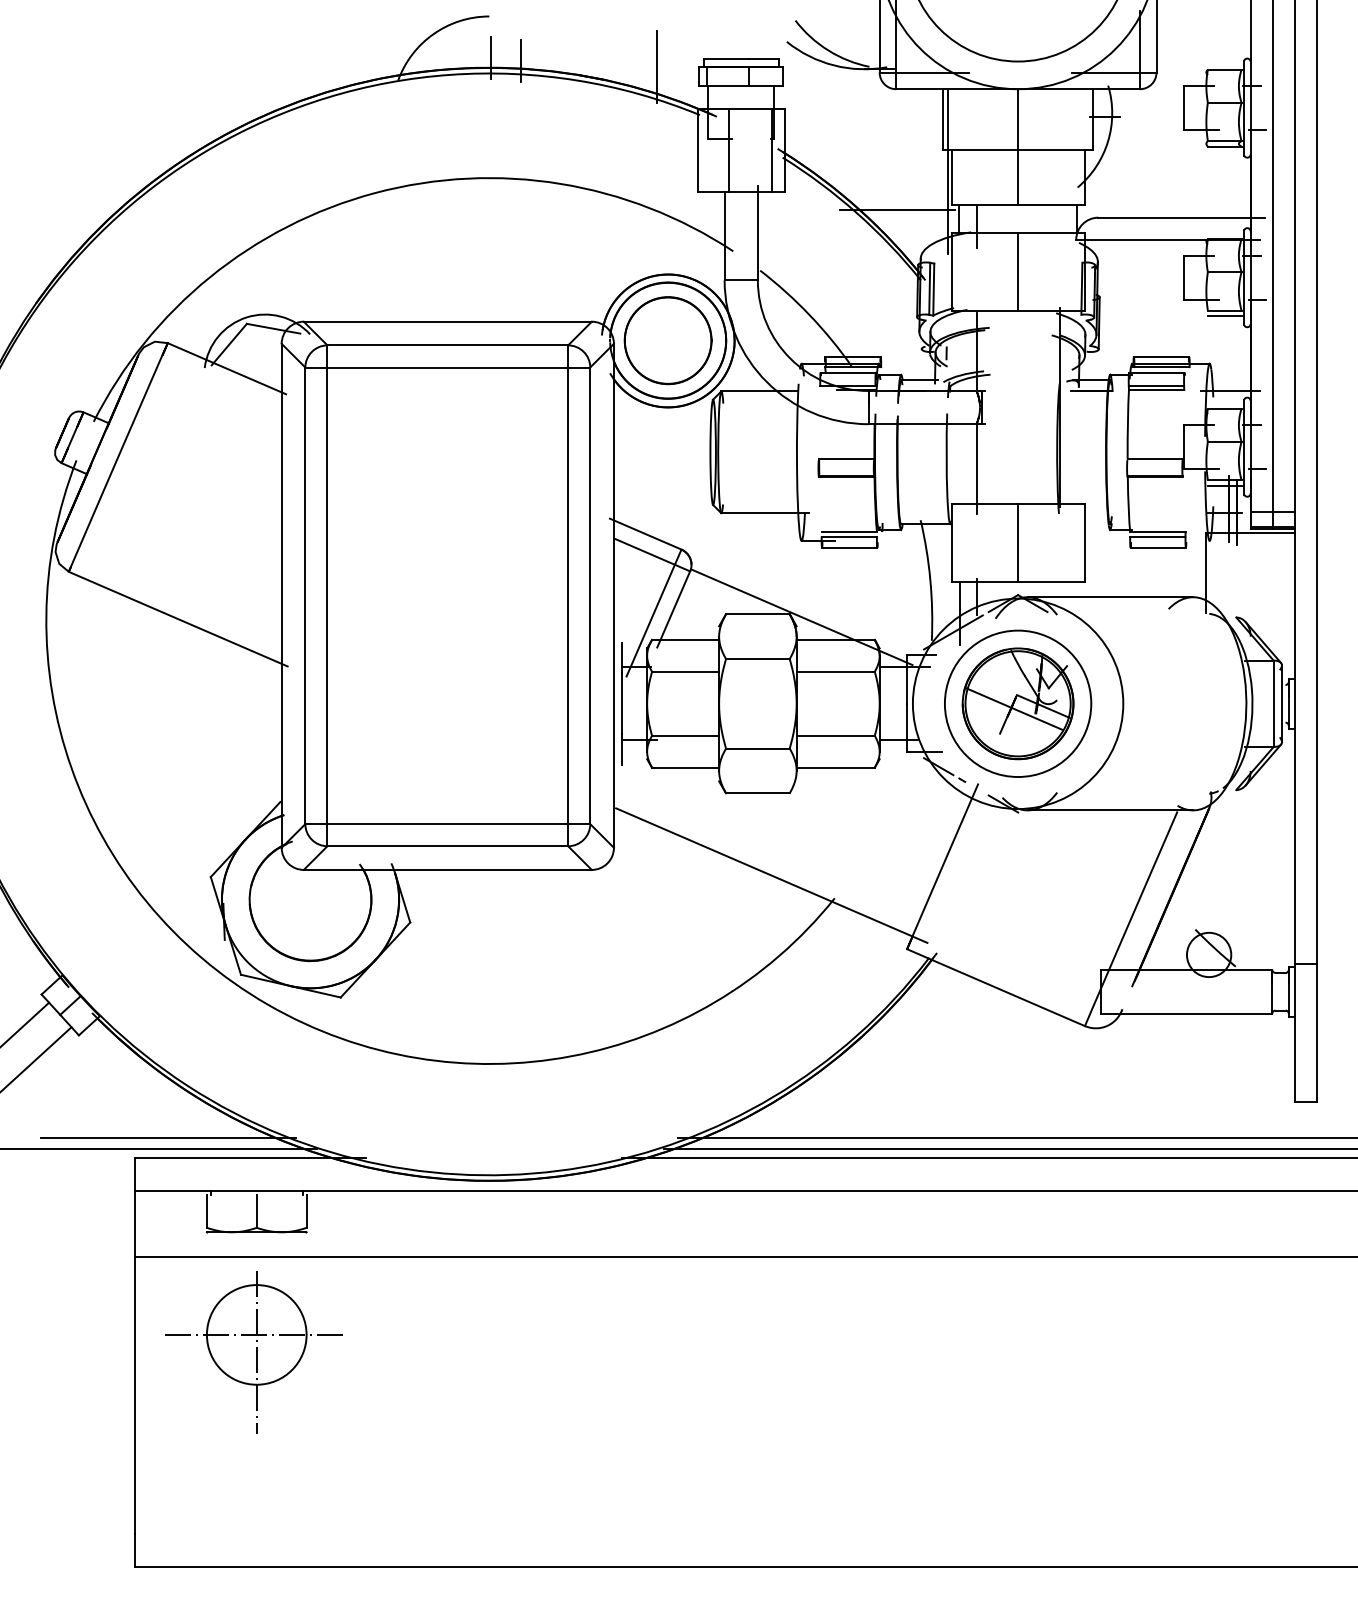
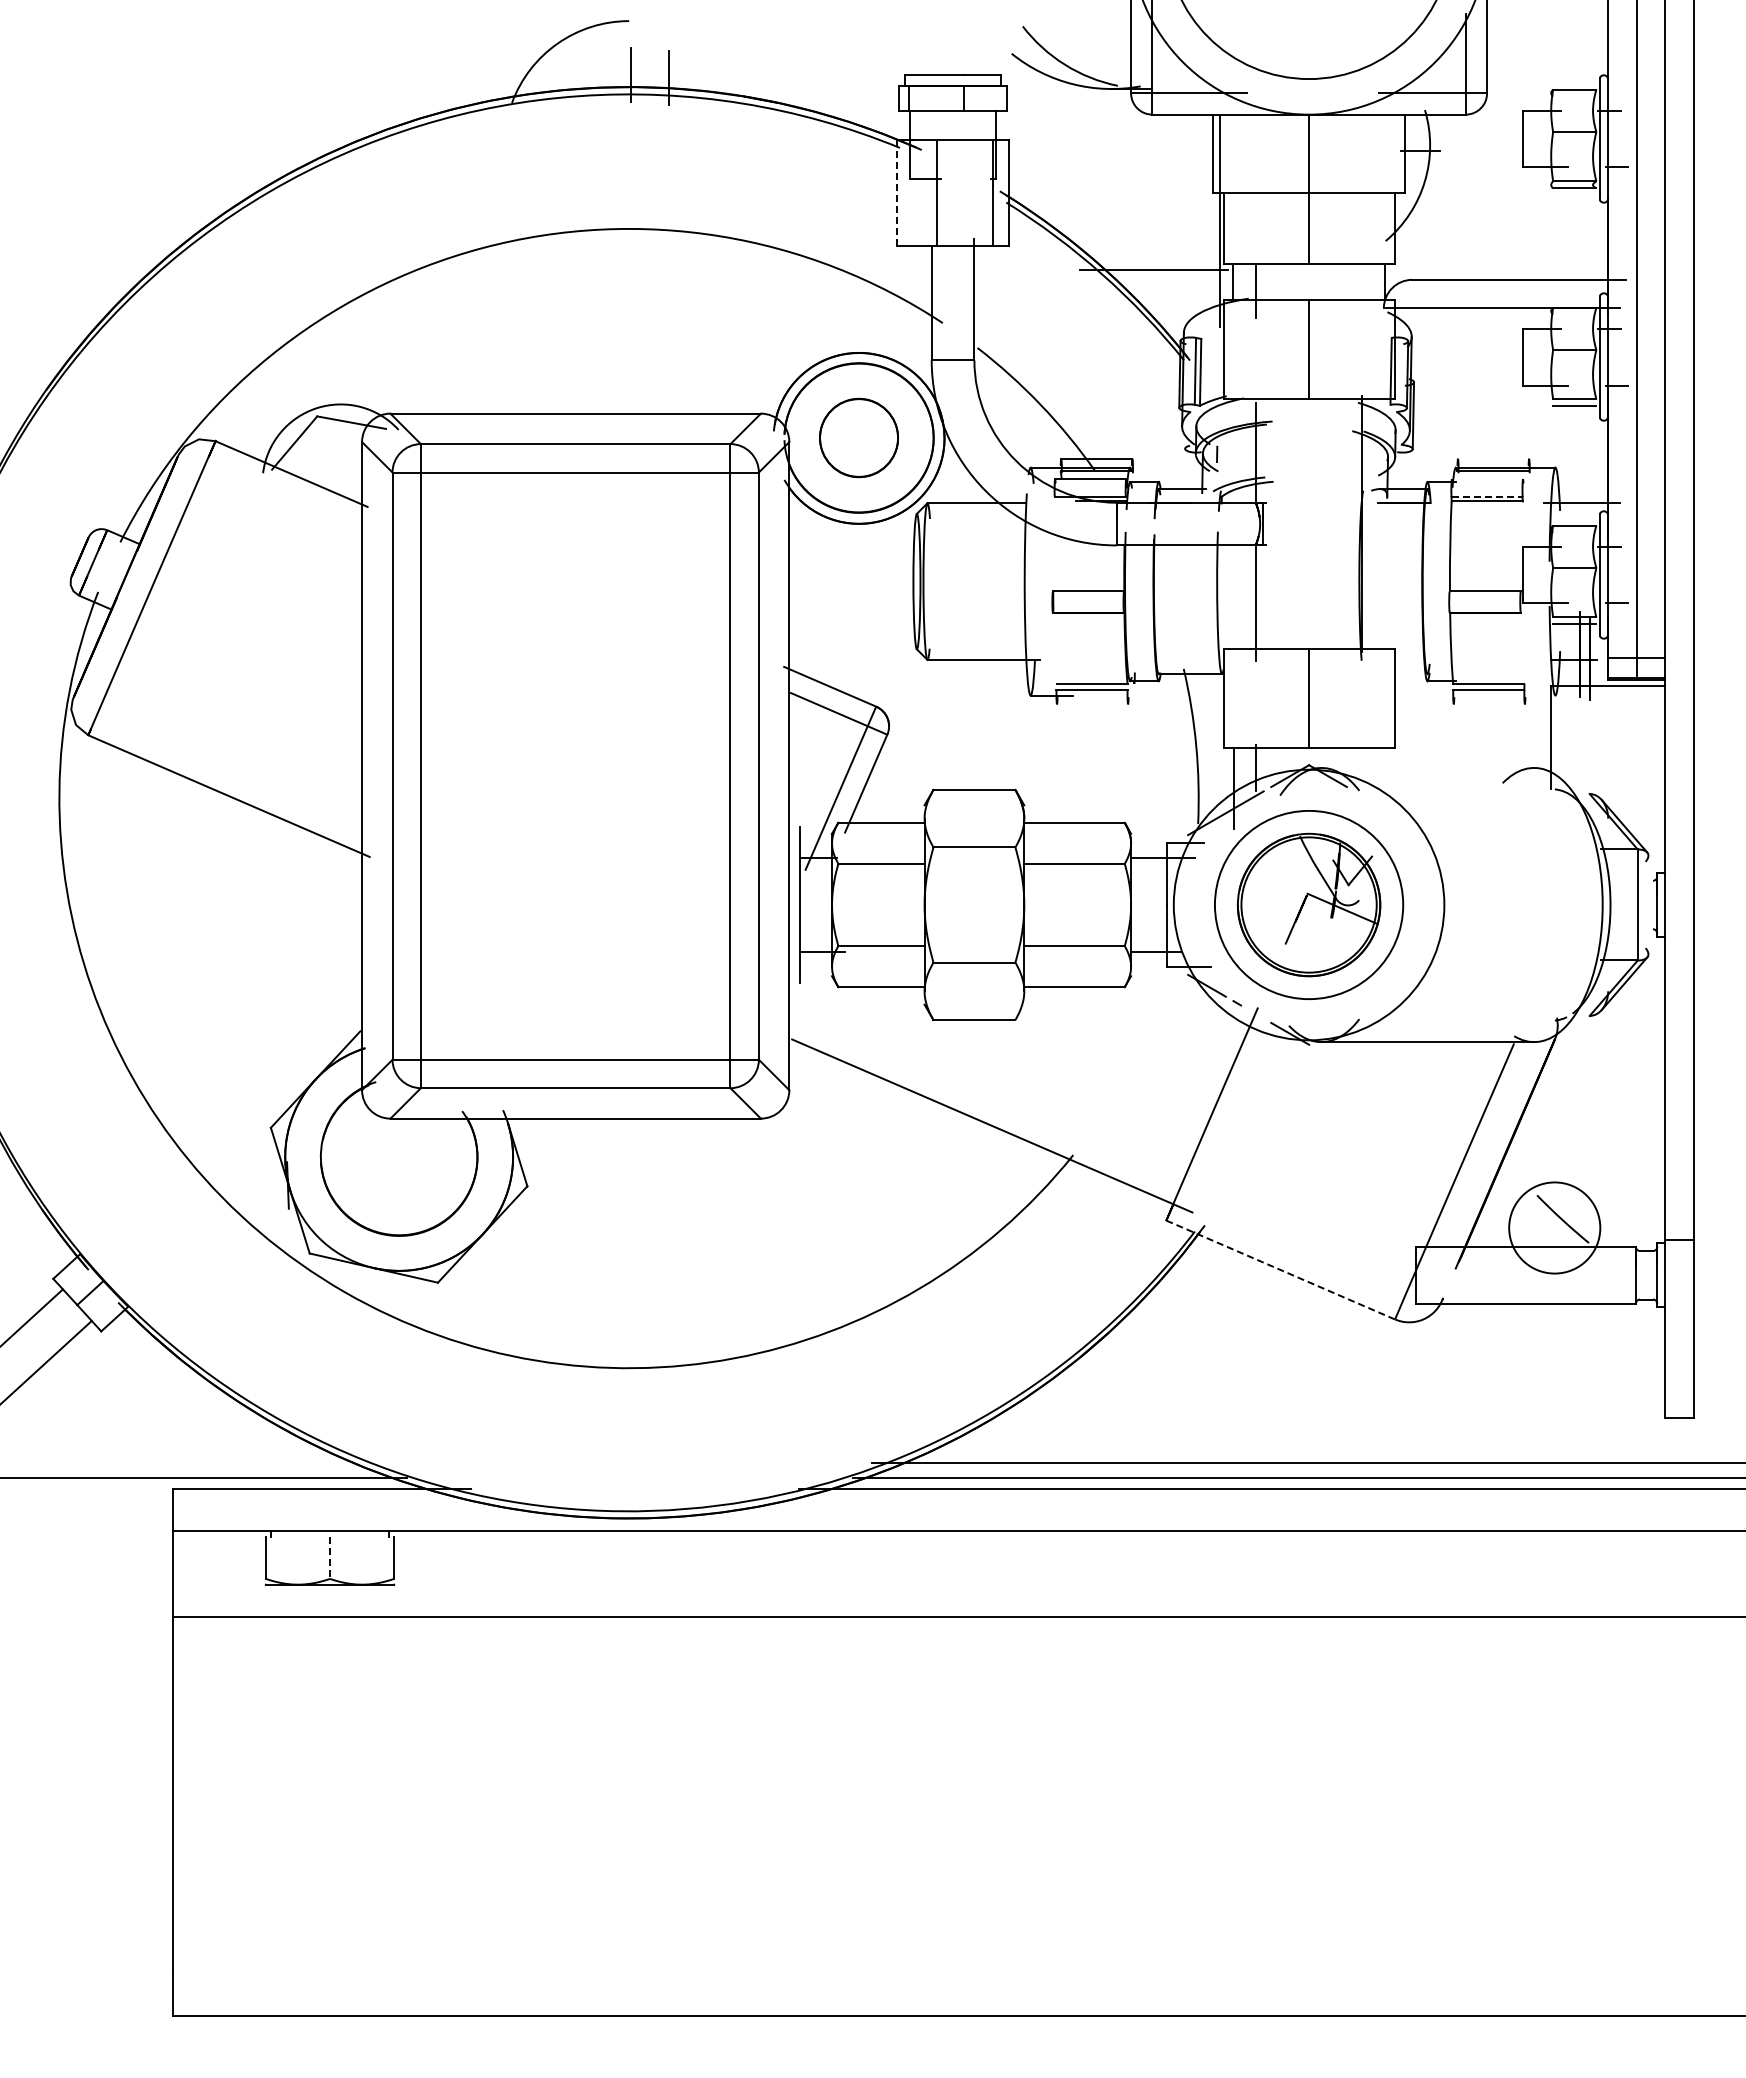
line: (656, 67) -> (844, 86), removed
line: (698, 149) -> (897, 192), solid -> dashed
circle: (667, 340) -> (858, 437), size x0.7
line: (1161, 356) -> (1493, 458), removed
line: (1156, 372) -> (1487, 479), removed
line: (1156, 386) -> (1487, 496), solid -> dashed
line: (849, 547) -> (1092, 704), removed
line: (1157, 547) -> (1488, 704), removed
line: (1110, 596) -> (1427, 767), removed
line: (801, 617) -> (1030, 793), removed
line: (1282, 703) -> (1648, 904), removed
line: (1013, 708) -> (1303, 911), removed
circle: (1208, 954) -> (1554, 1227), size x1.6
line: (995, 988) -> (1280, 1270), solid -> dashed
line: (168, 1137) -> (216, 1462), removed
line: (257, 1211) -> (330, 1558), solid -> dashed
part: (254, 1351) -> (326, 1738), removed

